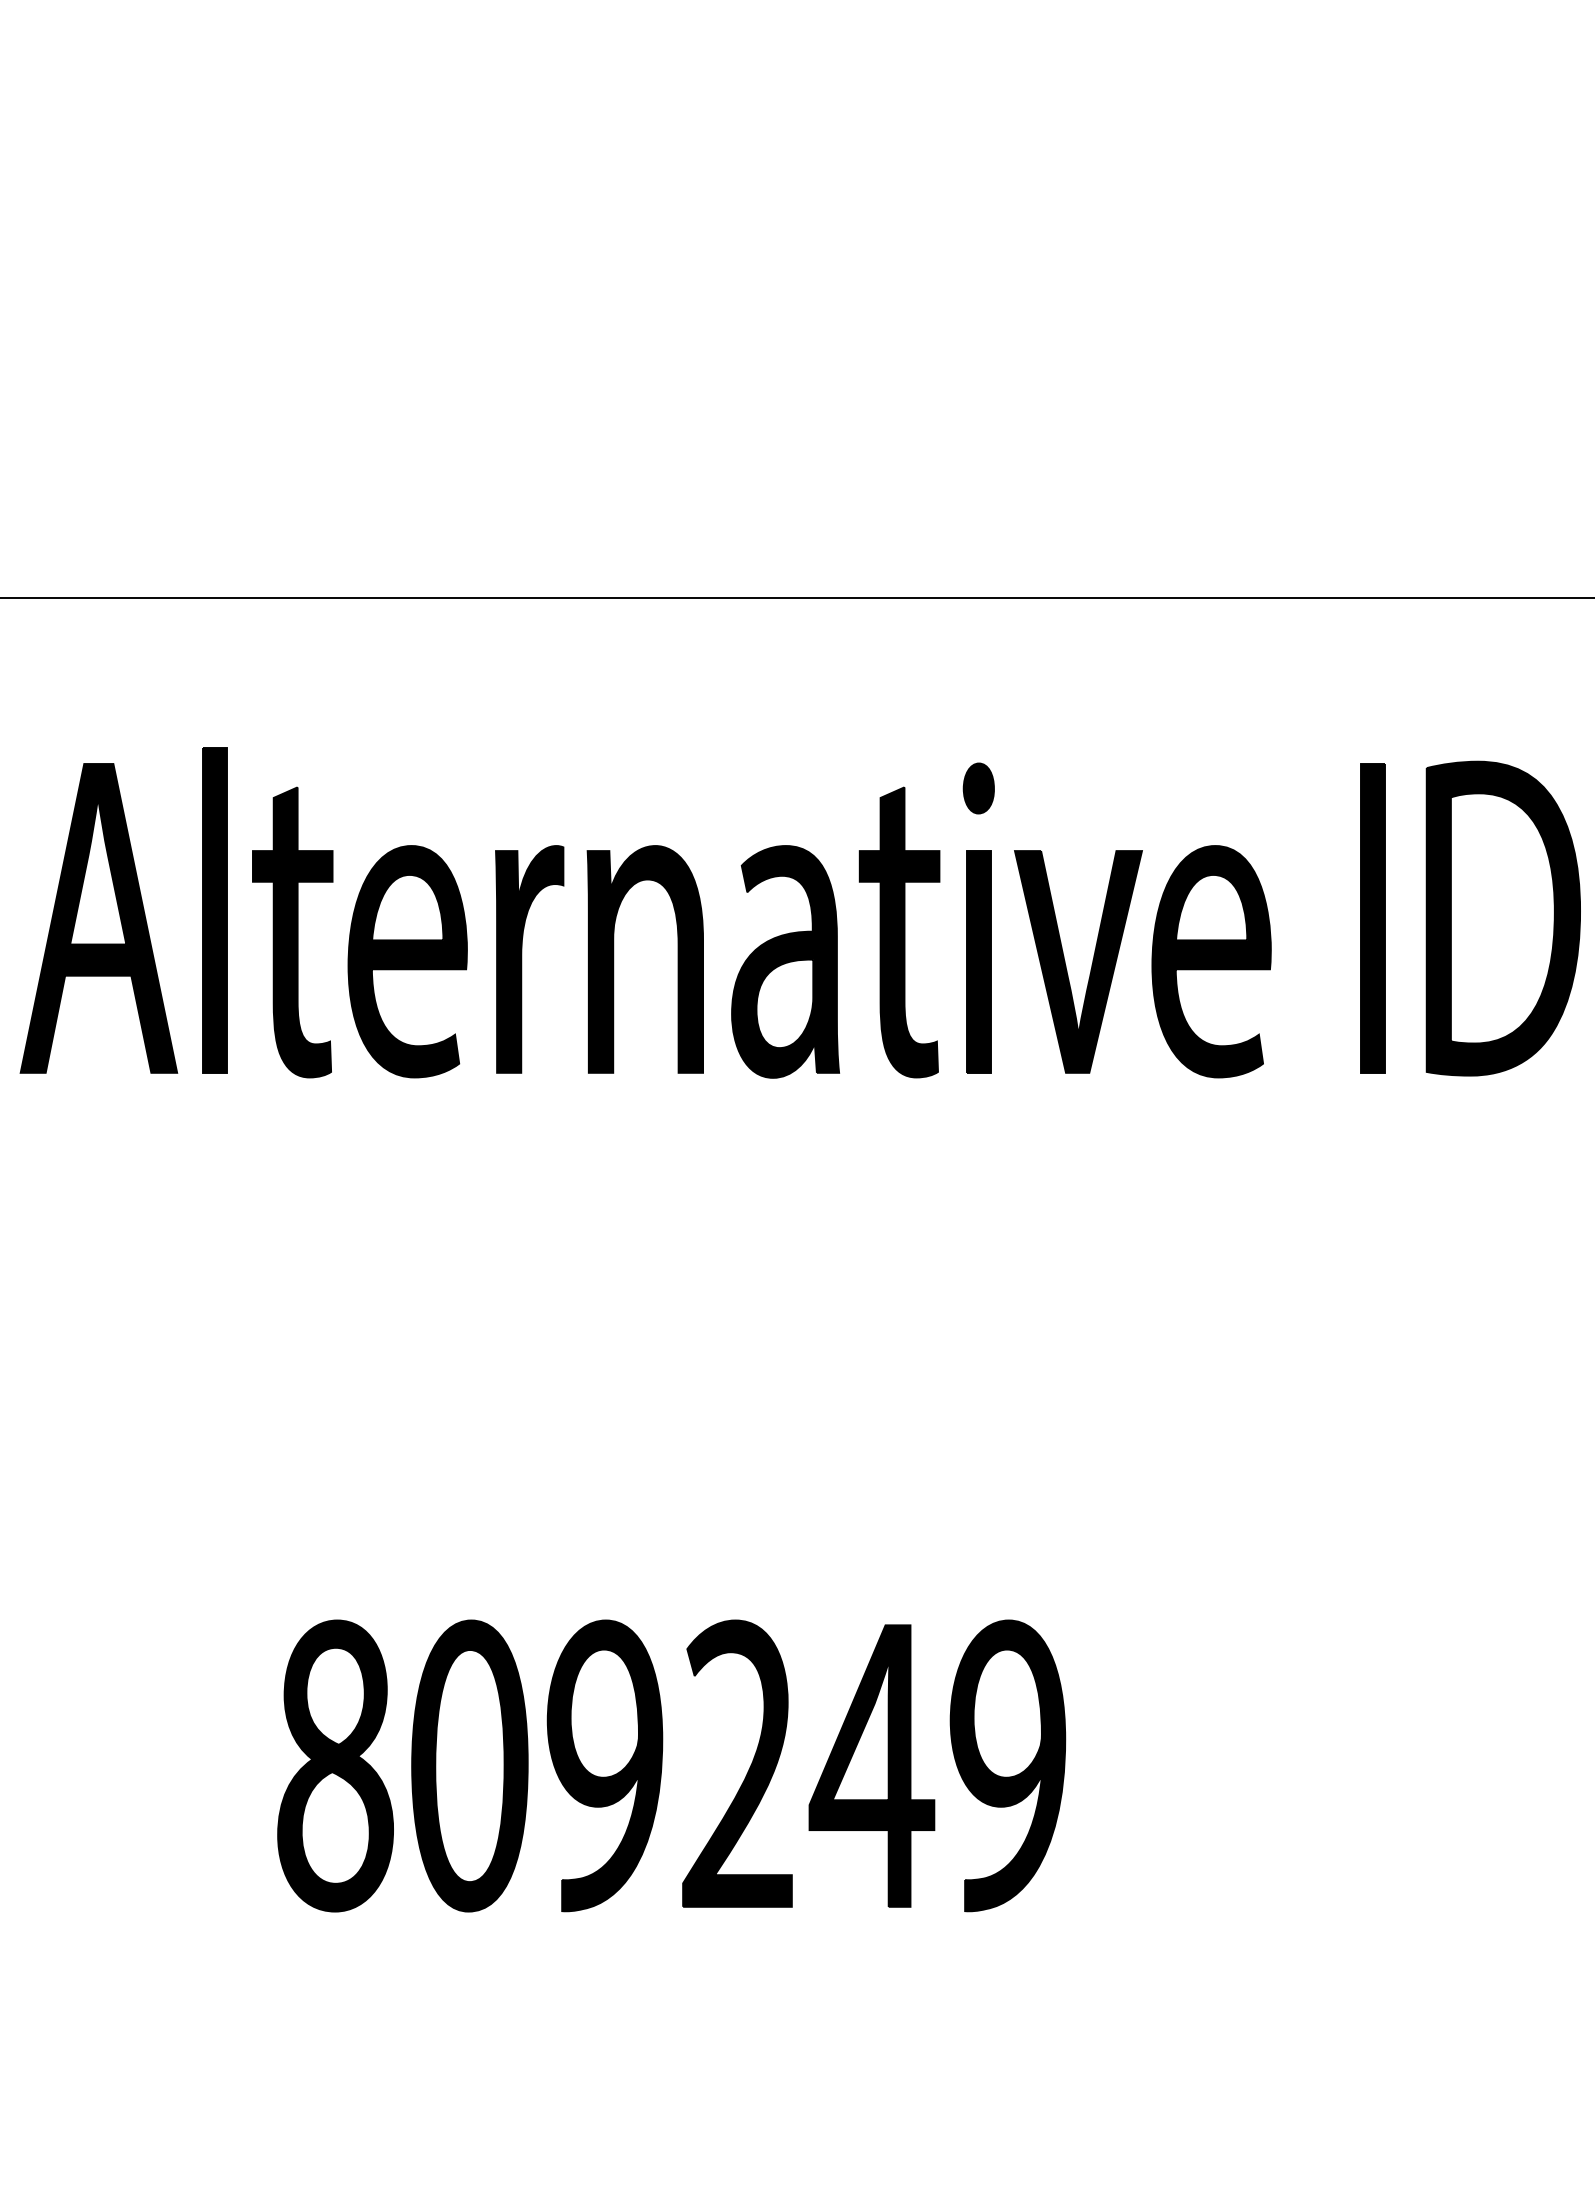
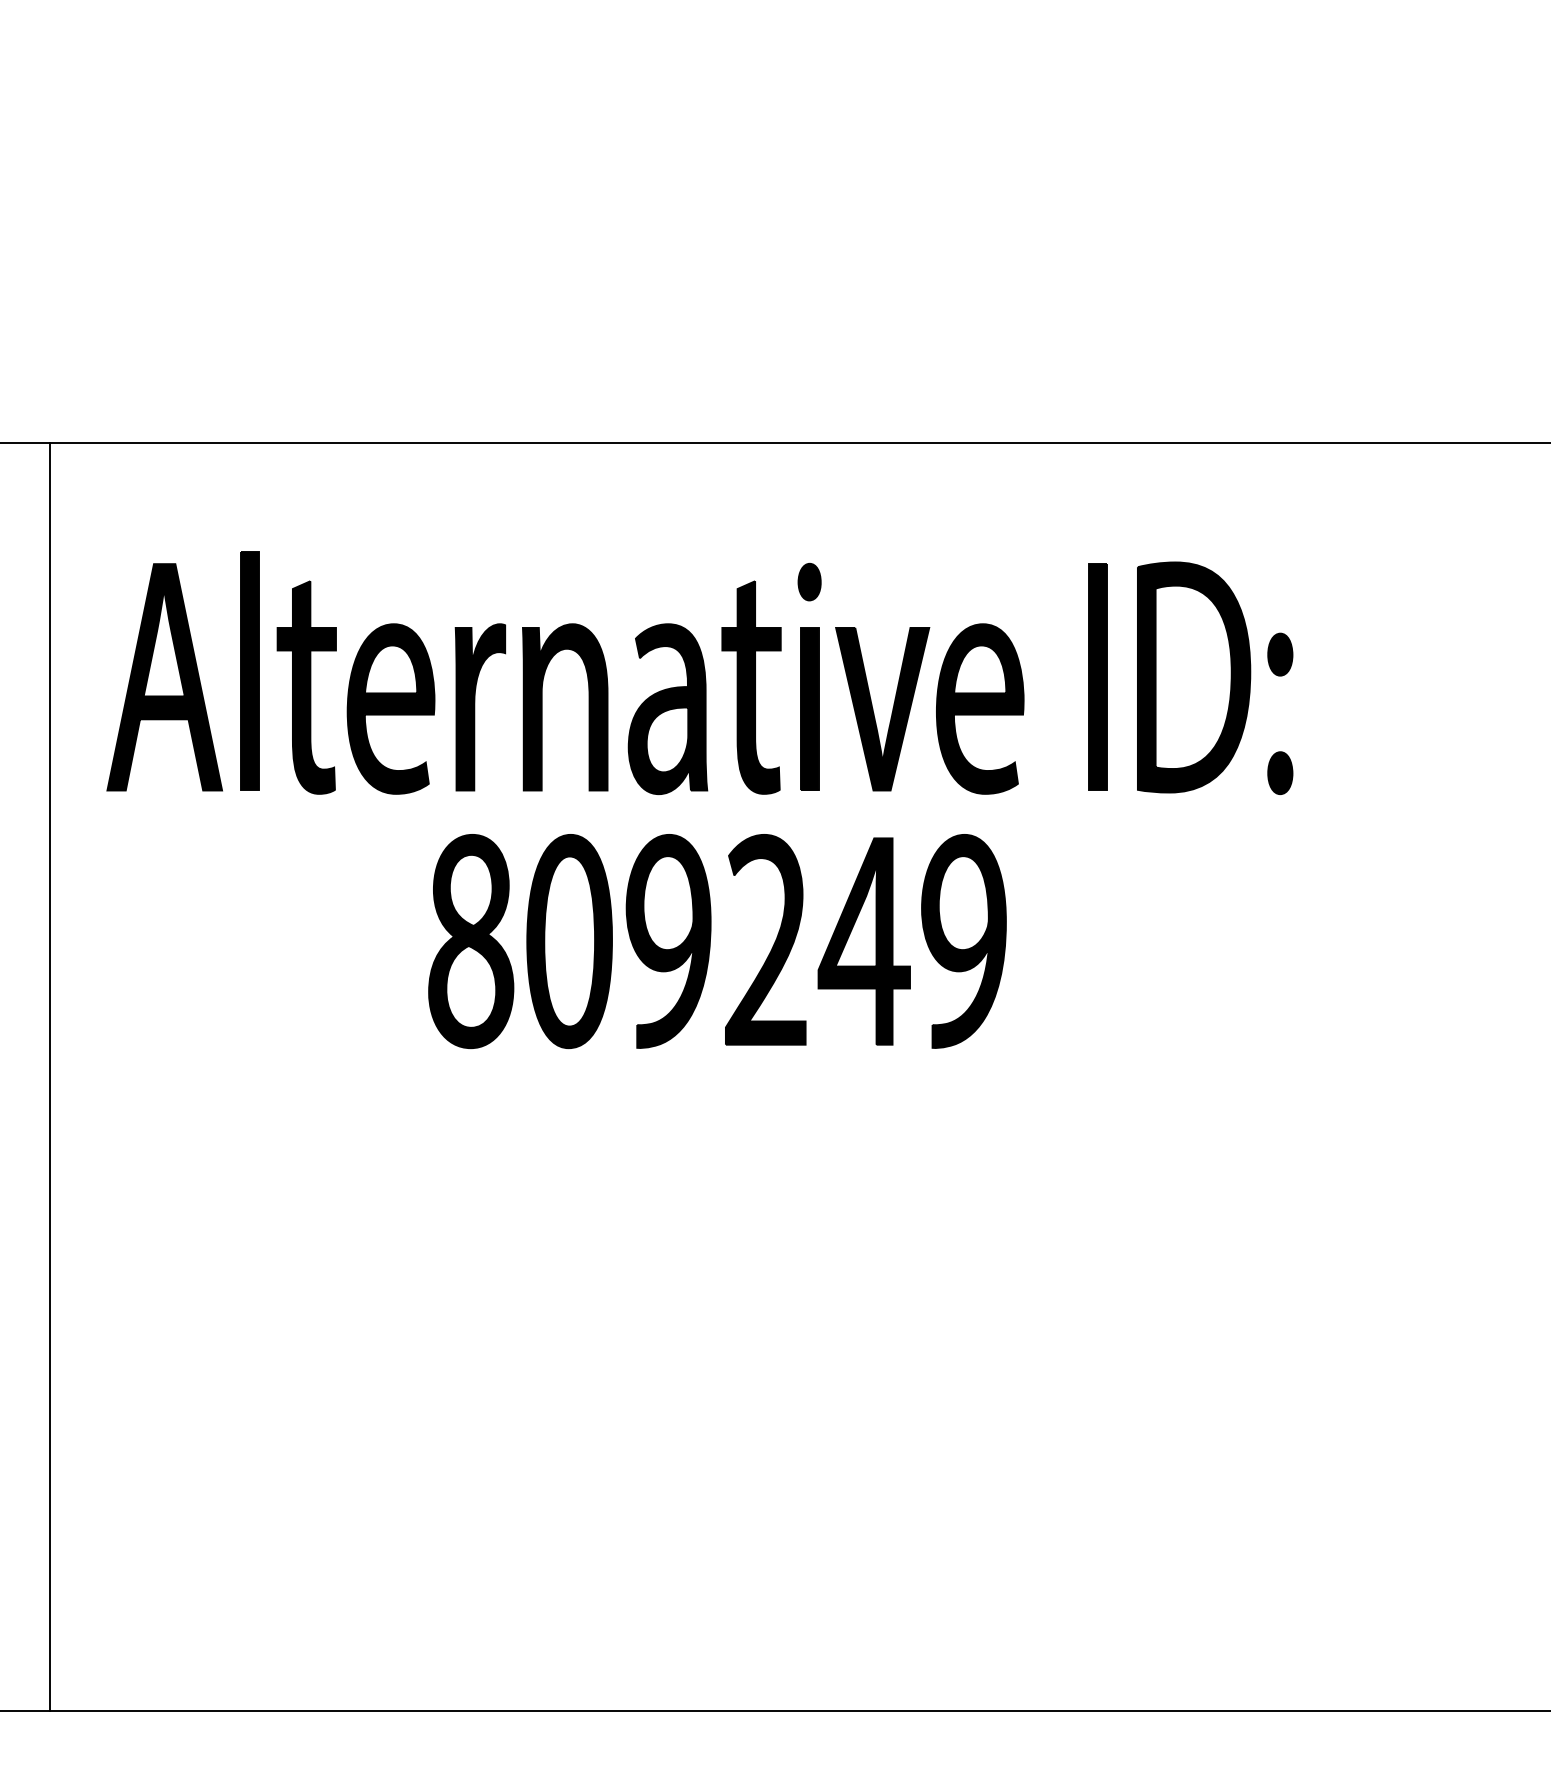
part: (662, 1766) -> (710, 941), moved

